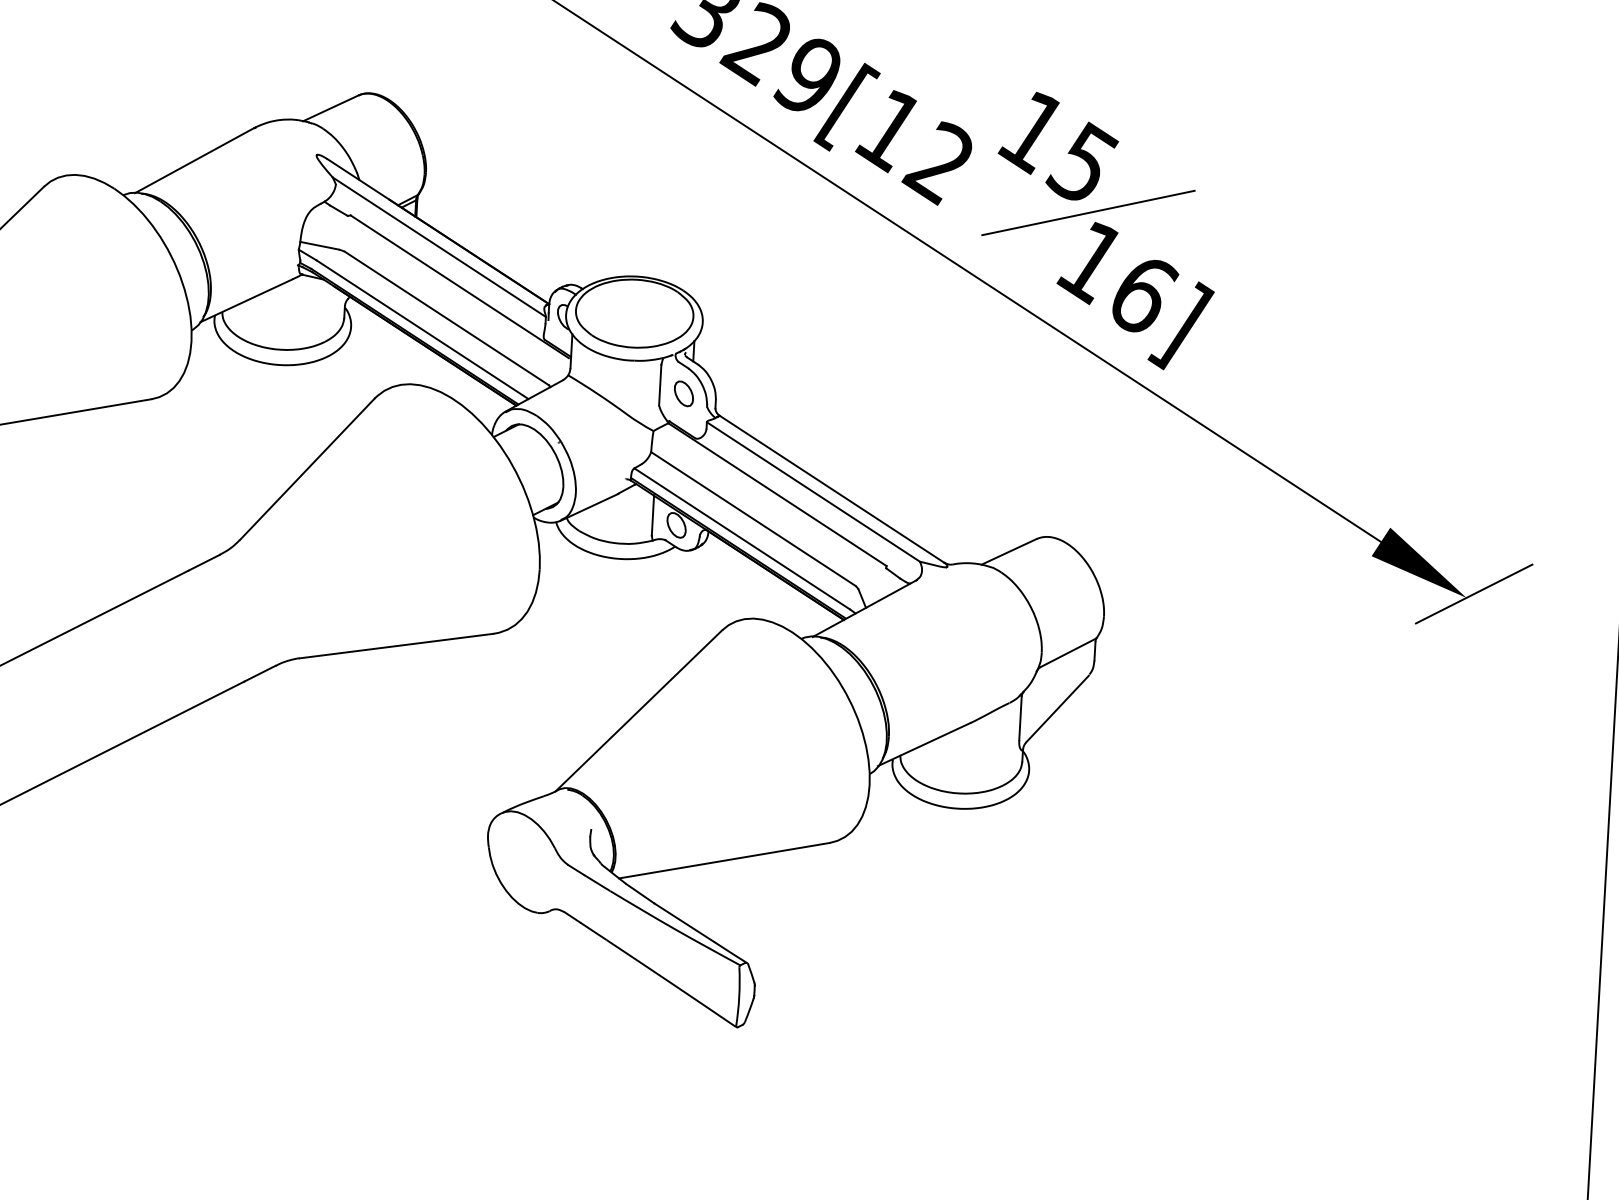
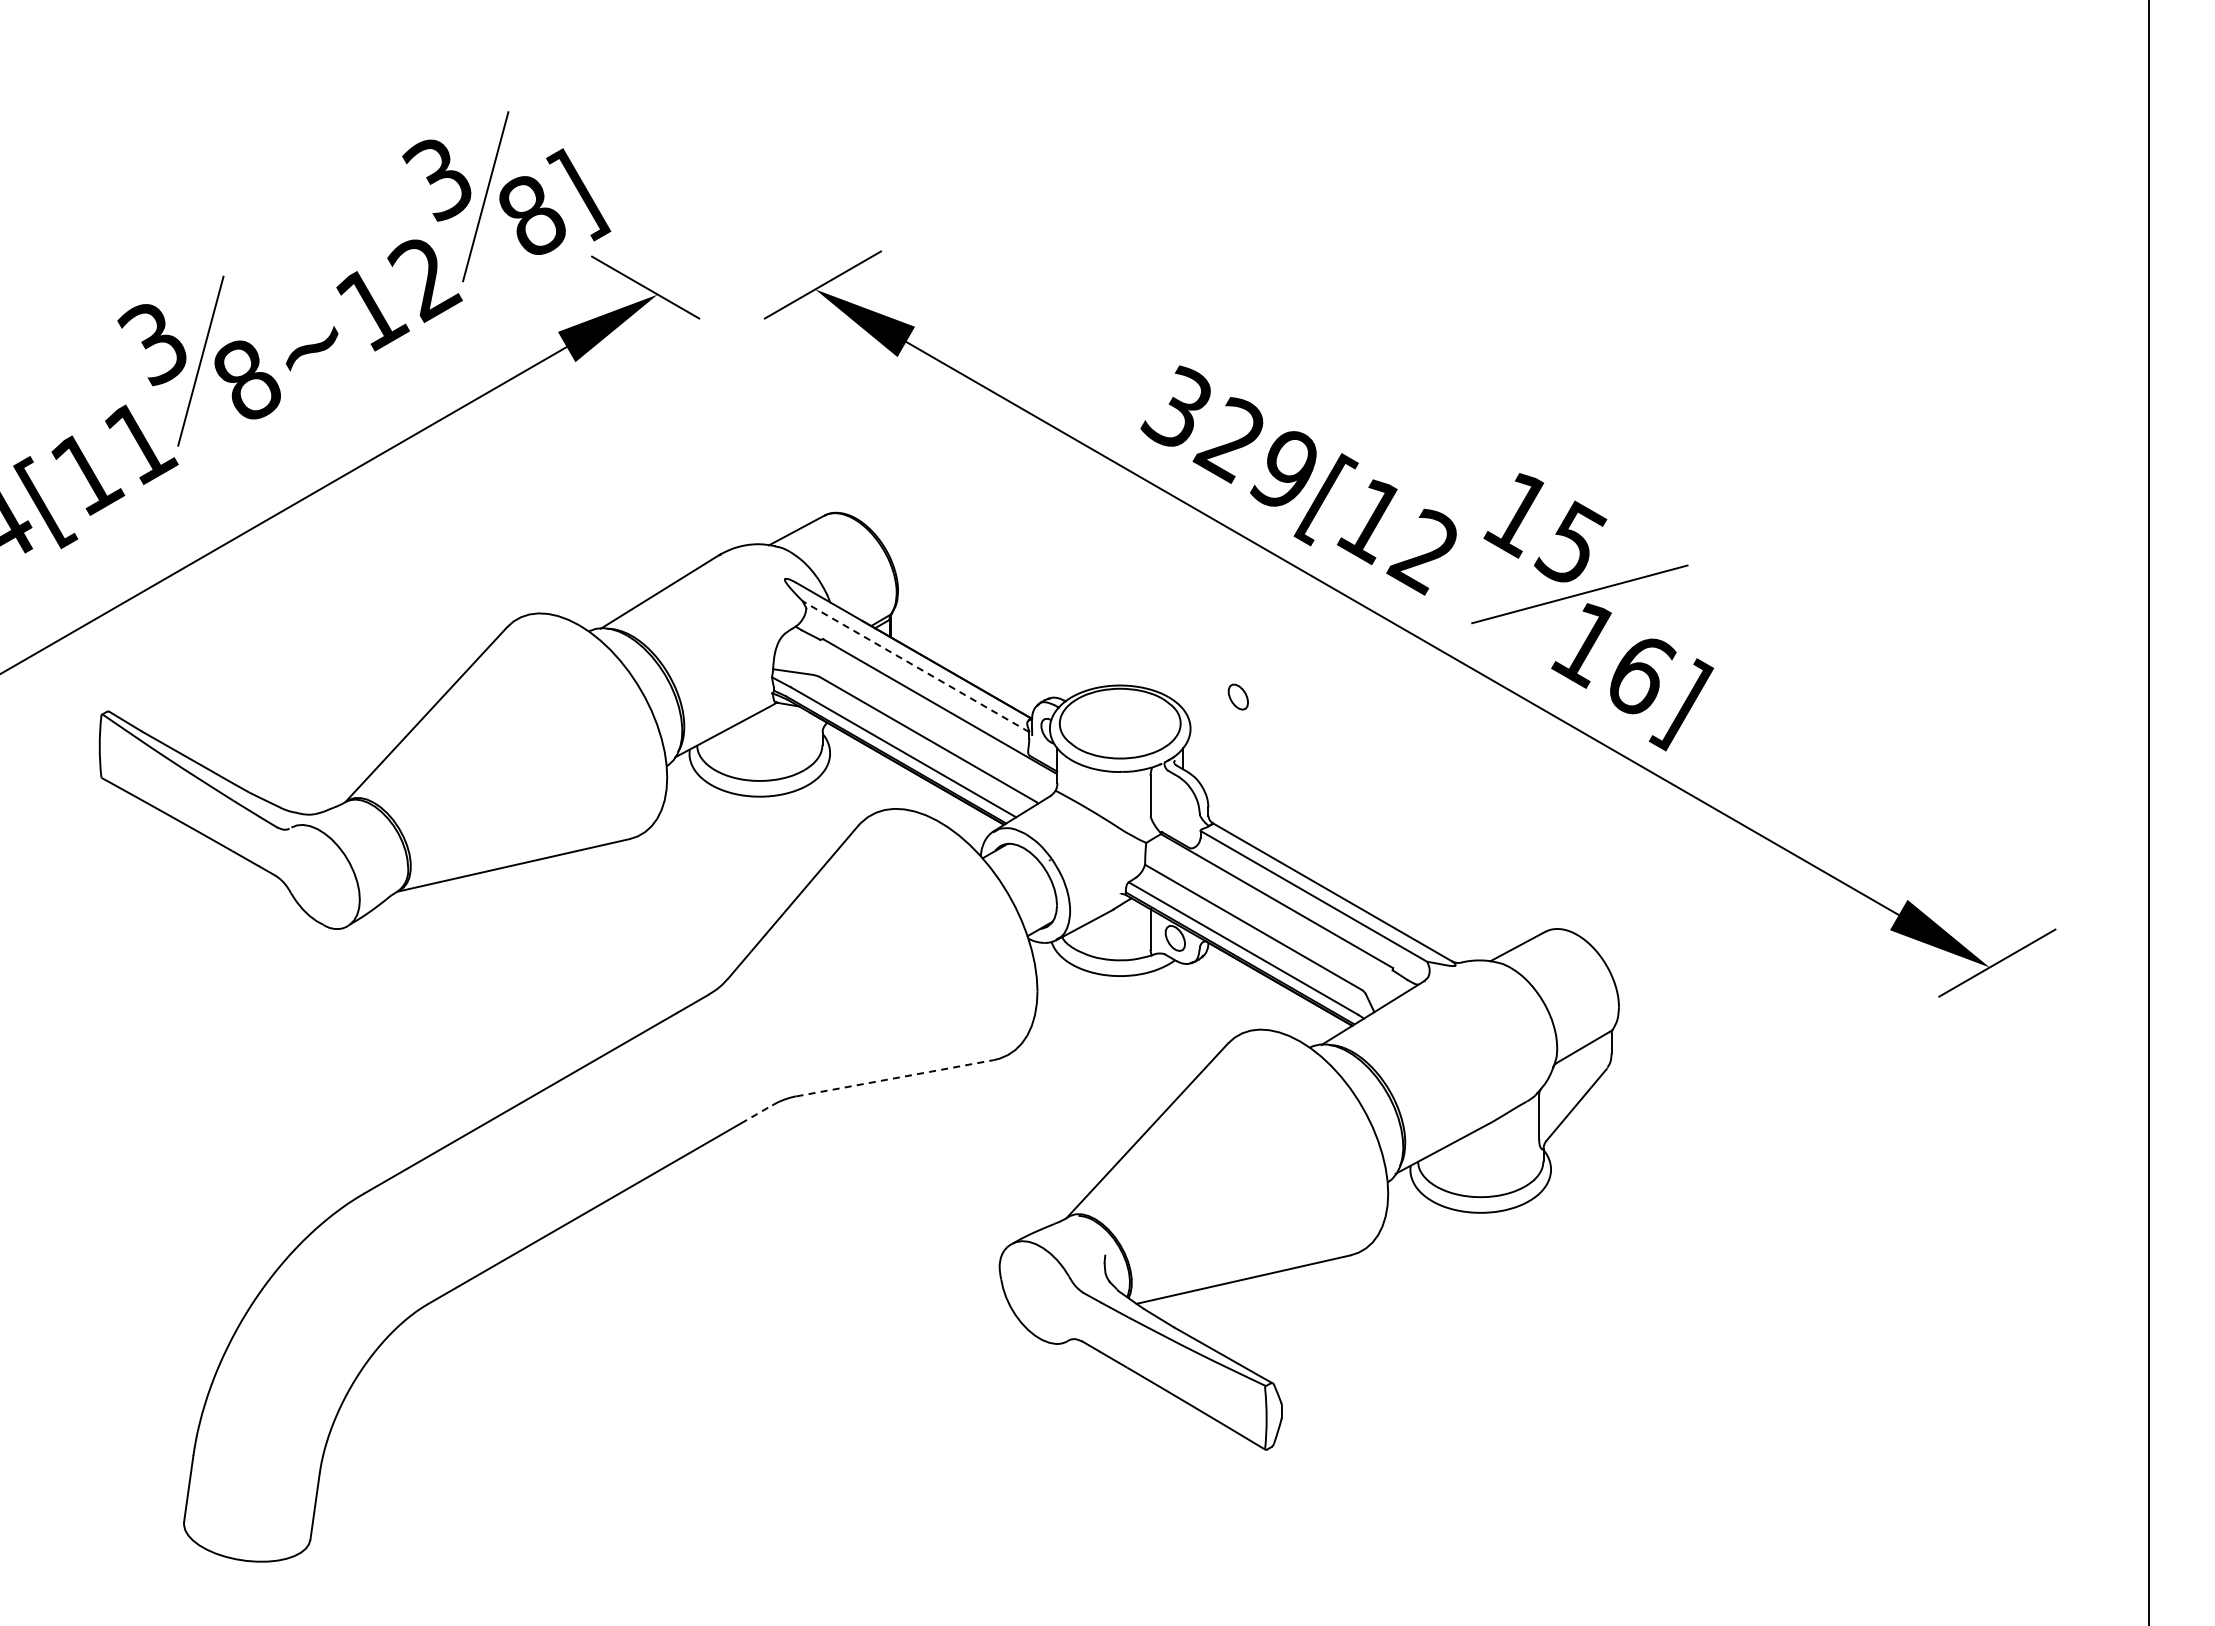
line: (439, 247) -> (916, 666), solid -> dashed
part: (683, 393) -> (1237, 696), moved
line: (397, 646) -> (895, 1078), solid -> dashed
line: (259, 673) -> (756, 1114), solid -> dashed

